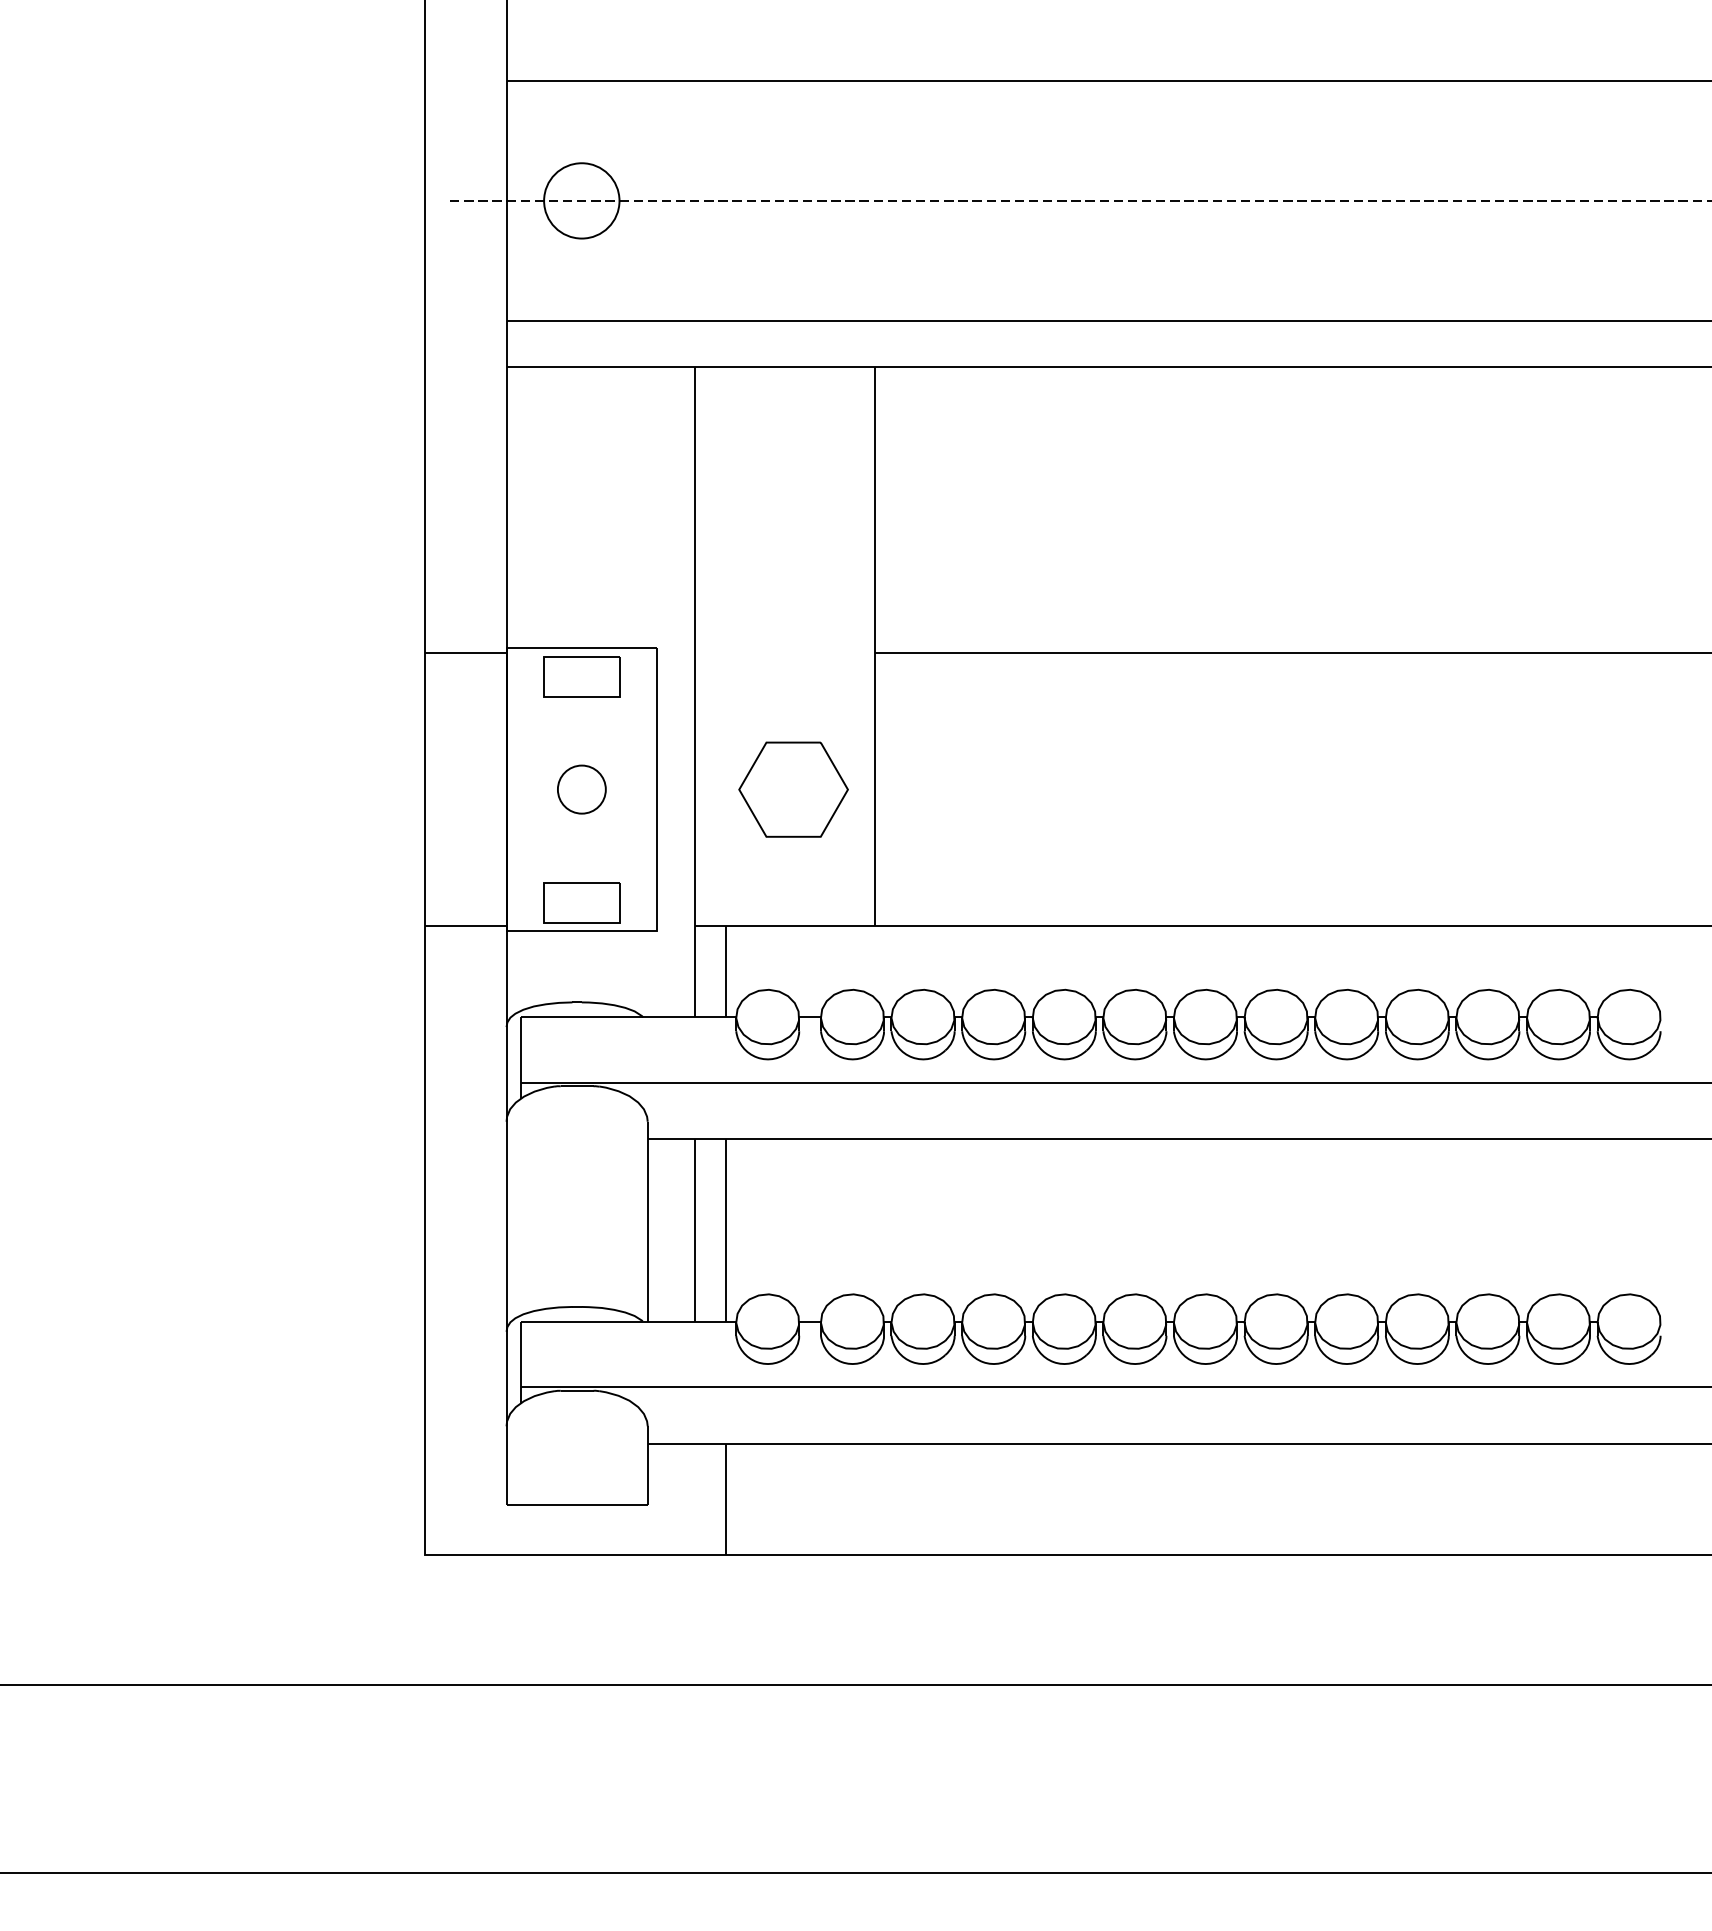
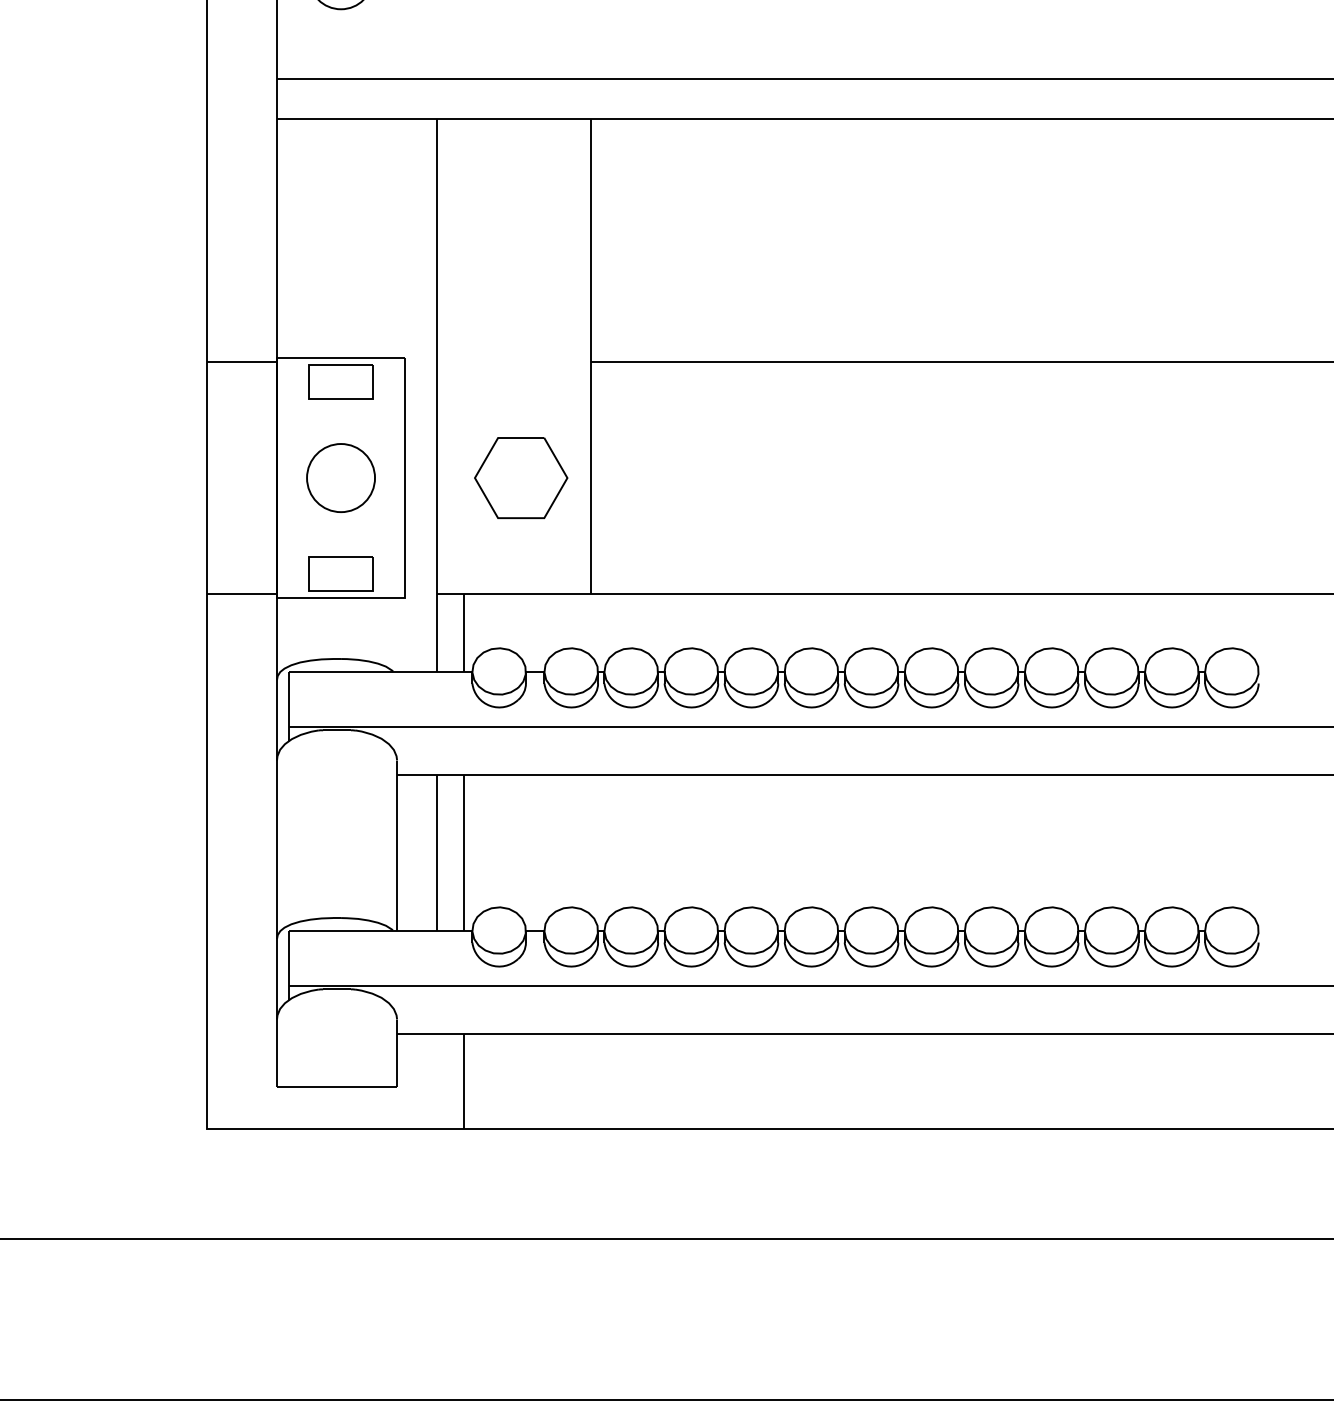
part: (581, 789) -> (340, 477), size x1.67

